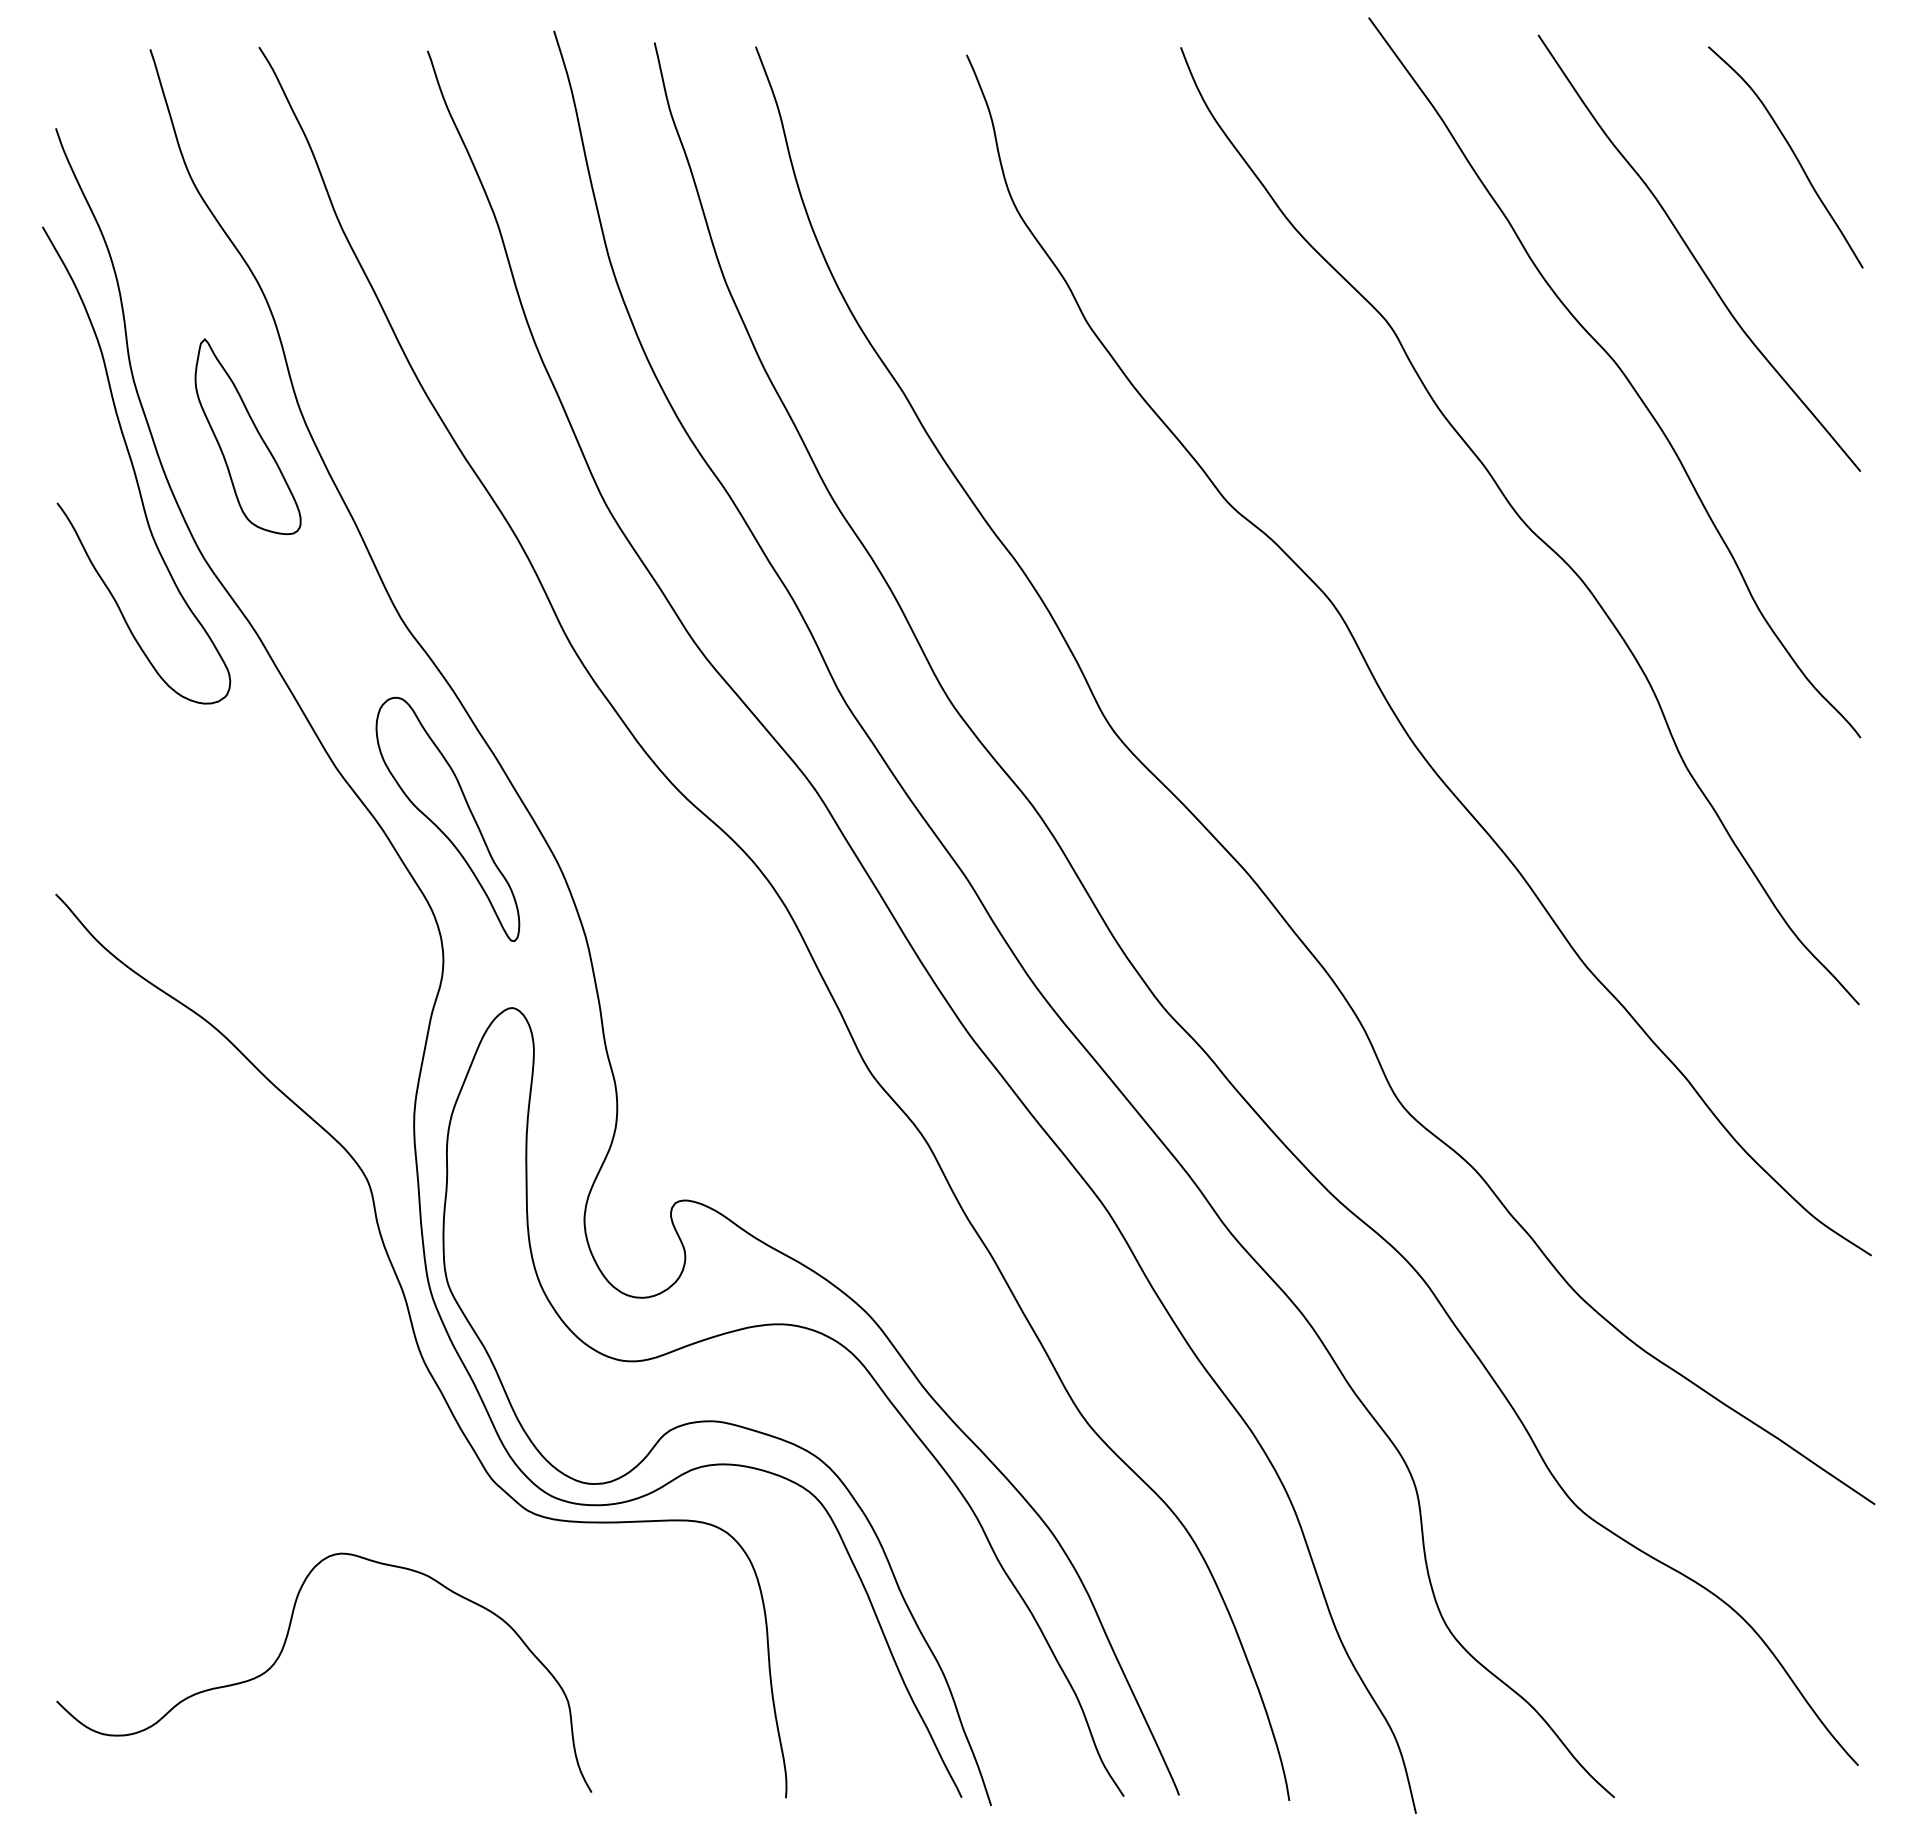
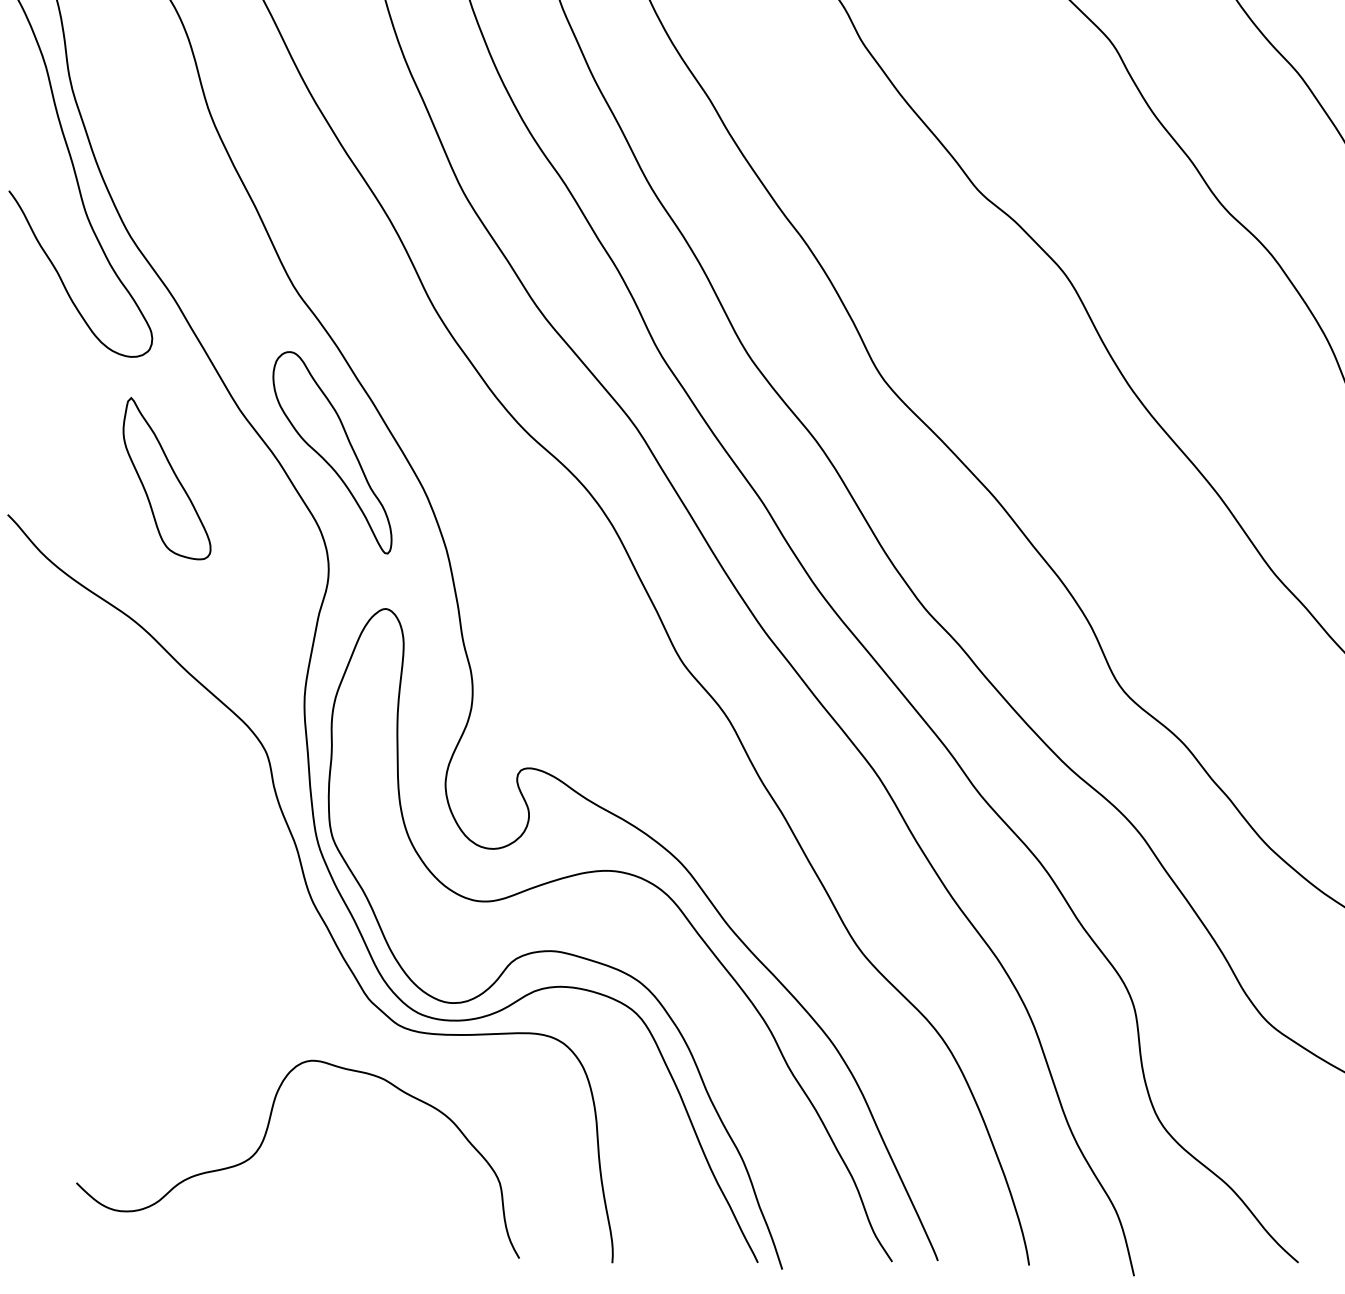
part: (247, 436) -> (166, 478), moved
curve: (282, 1652) -> (263, 1142), moved

